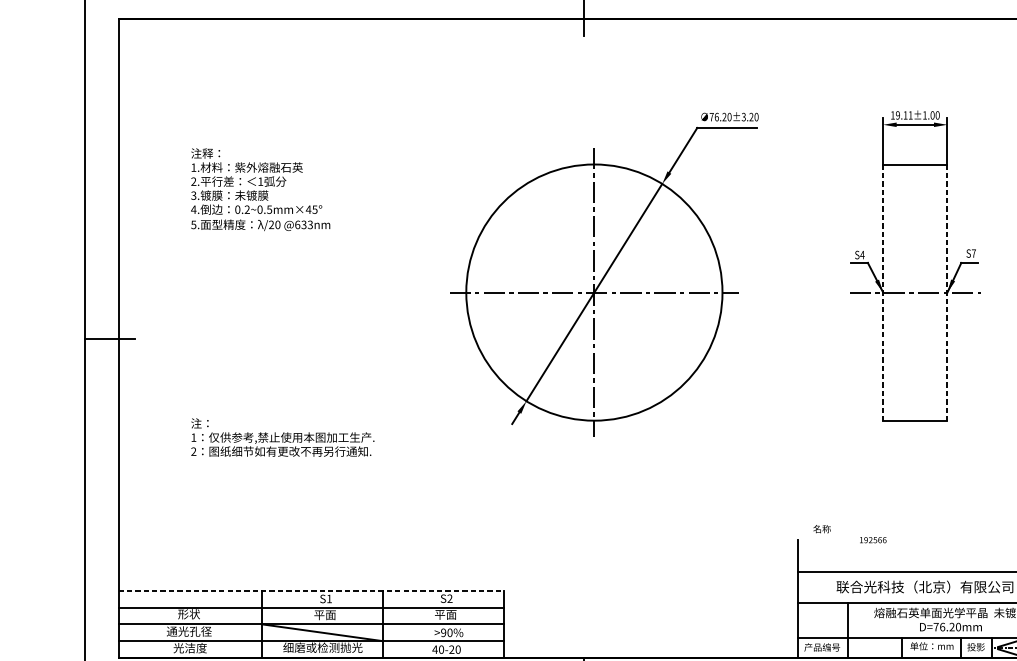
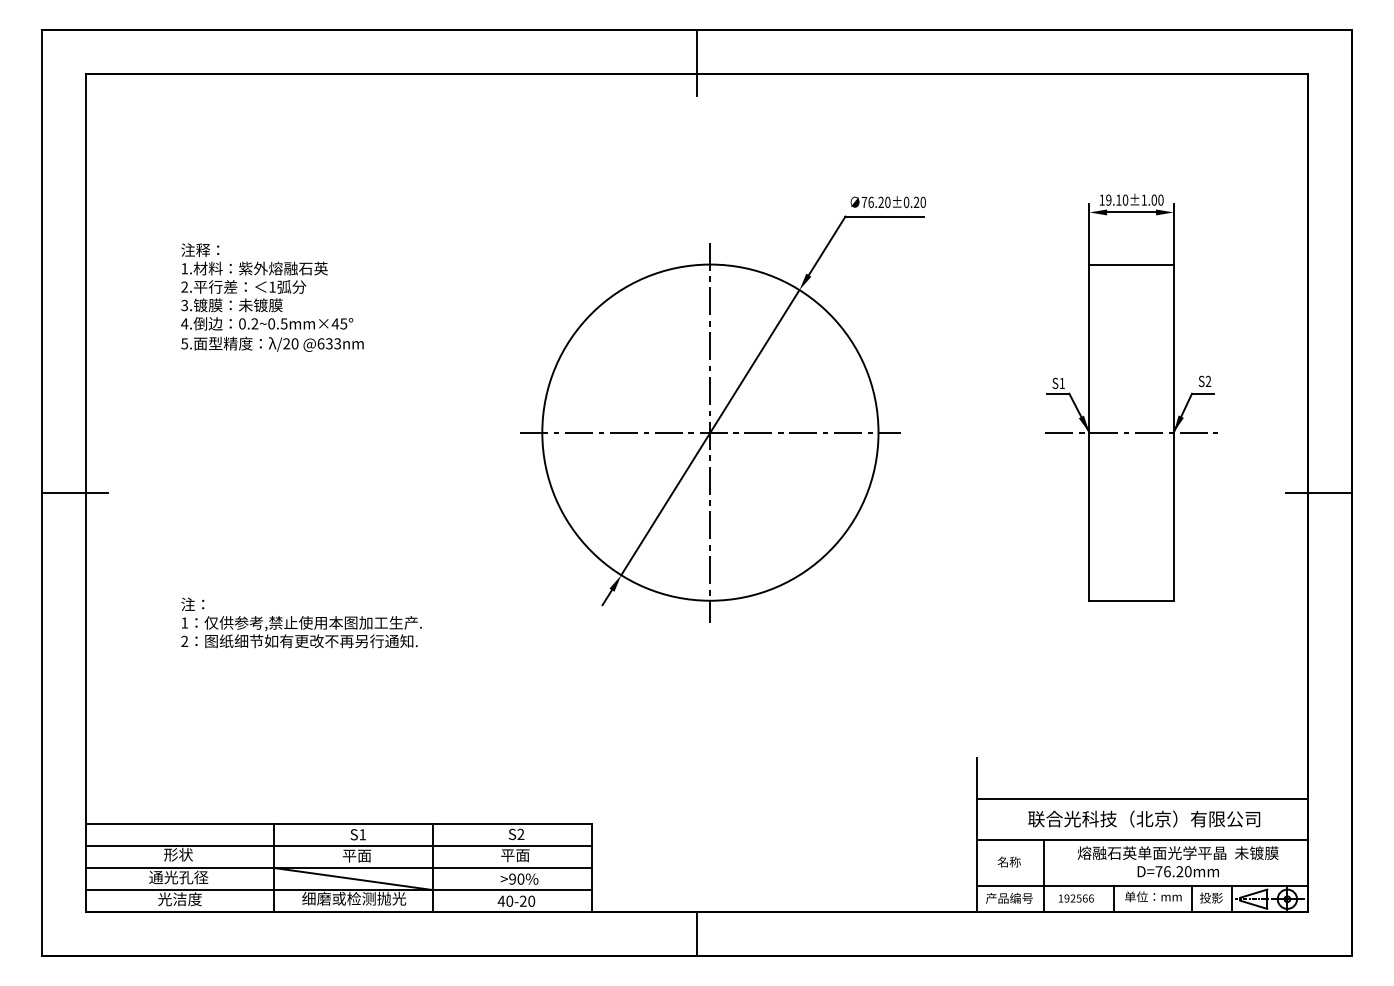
text: (910, 114) -> (1125, 199), 19.11±1.00 -> 19.10±1.00
text: (743, 117) -> (906, 202), 76.20±3.20 -> 76.20±0.20
text: (973, 252) -> (1208, 380), S7 -> S2
text: (862, 255) -> (1062, 383), S4 -> S1
line: (883, 293) -> (1089, 433), dashed -> solid
line: (947, 293) -> (1173, 433), dashed -> solid
text: (822, 528) -> (1009, 861), moved
text: (873, 540) -> (1076, 898), moved
line: (310, 590) -> (338, 823), dashed -> solid

